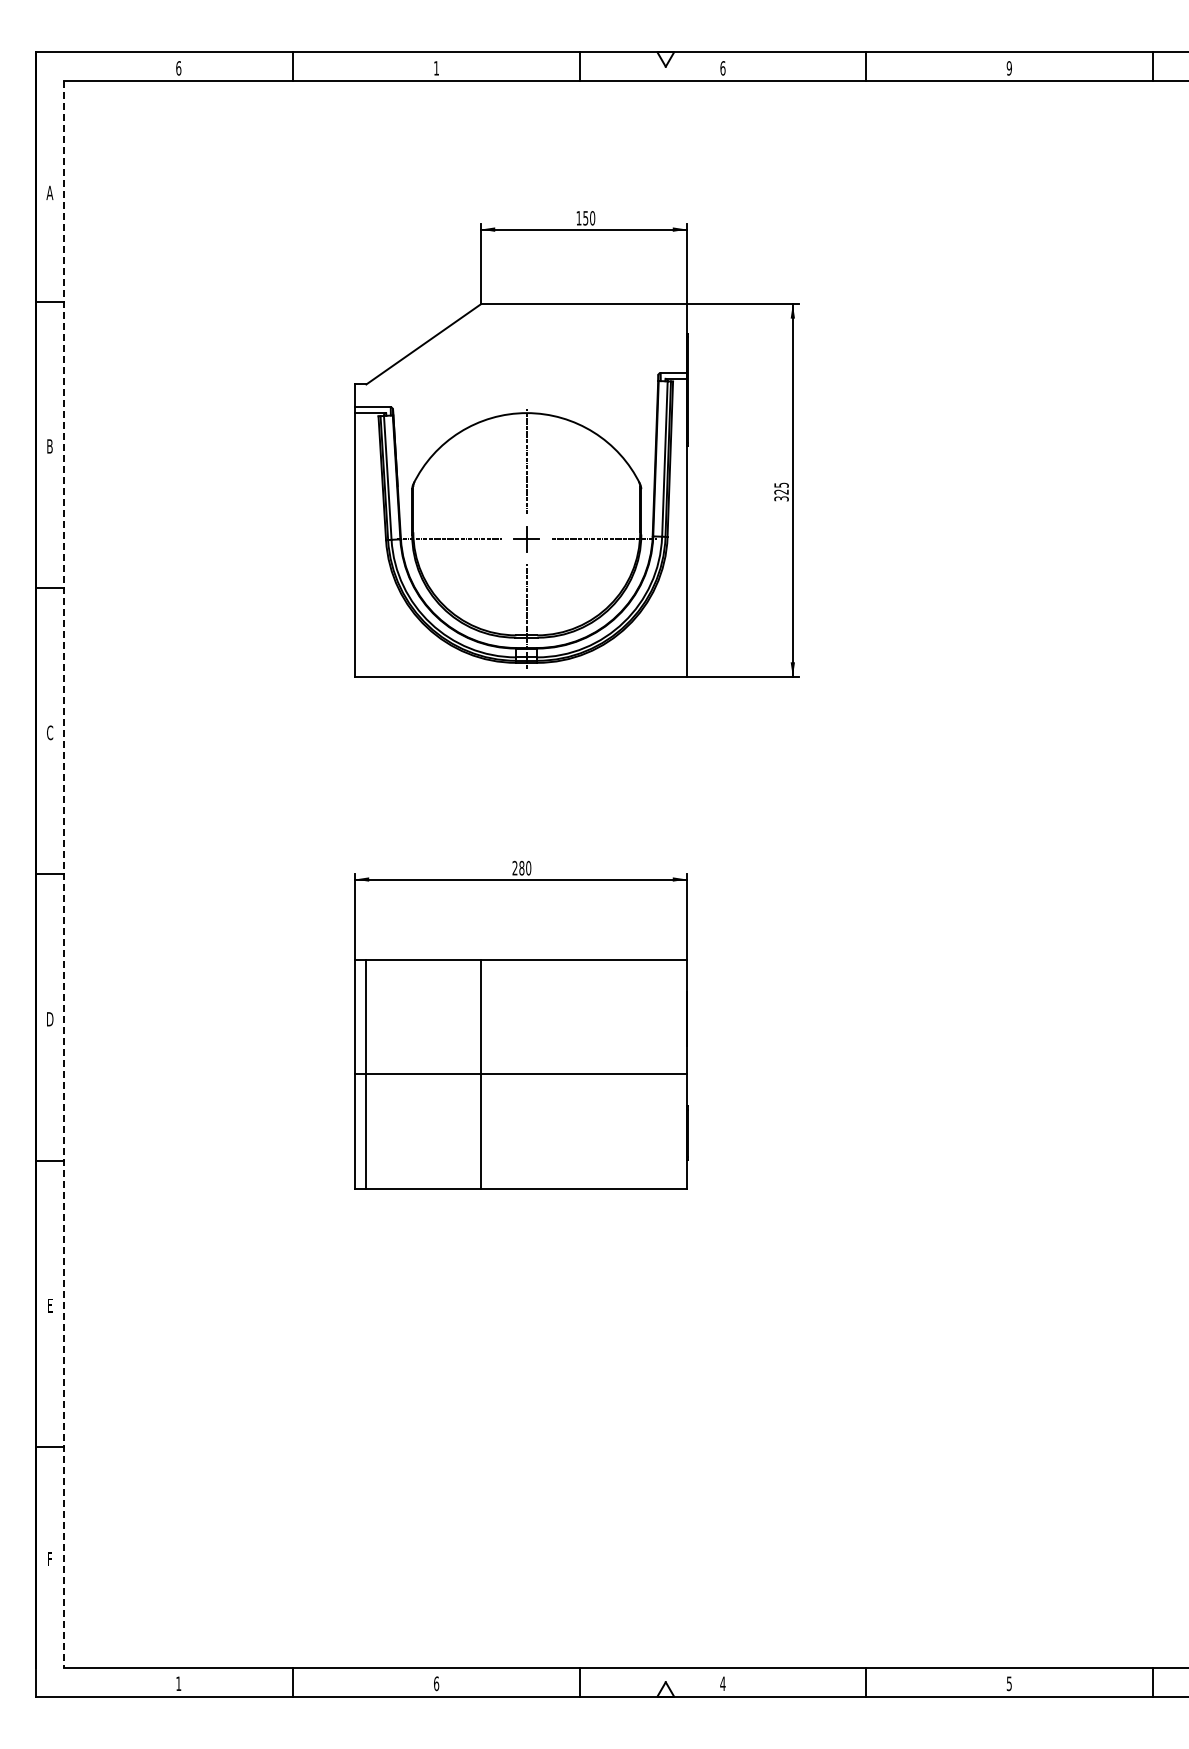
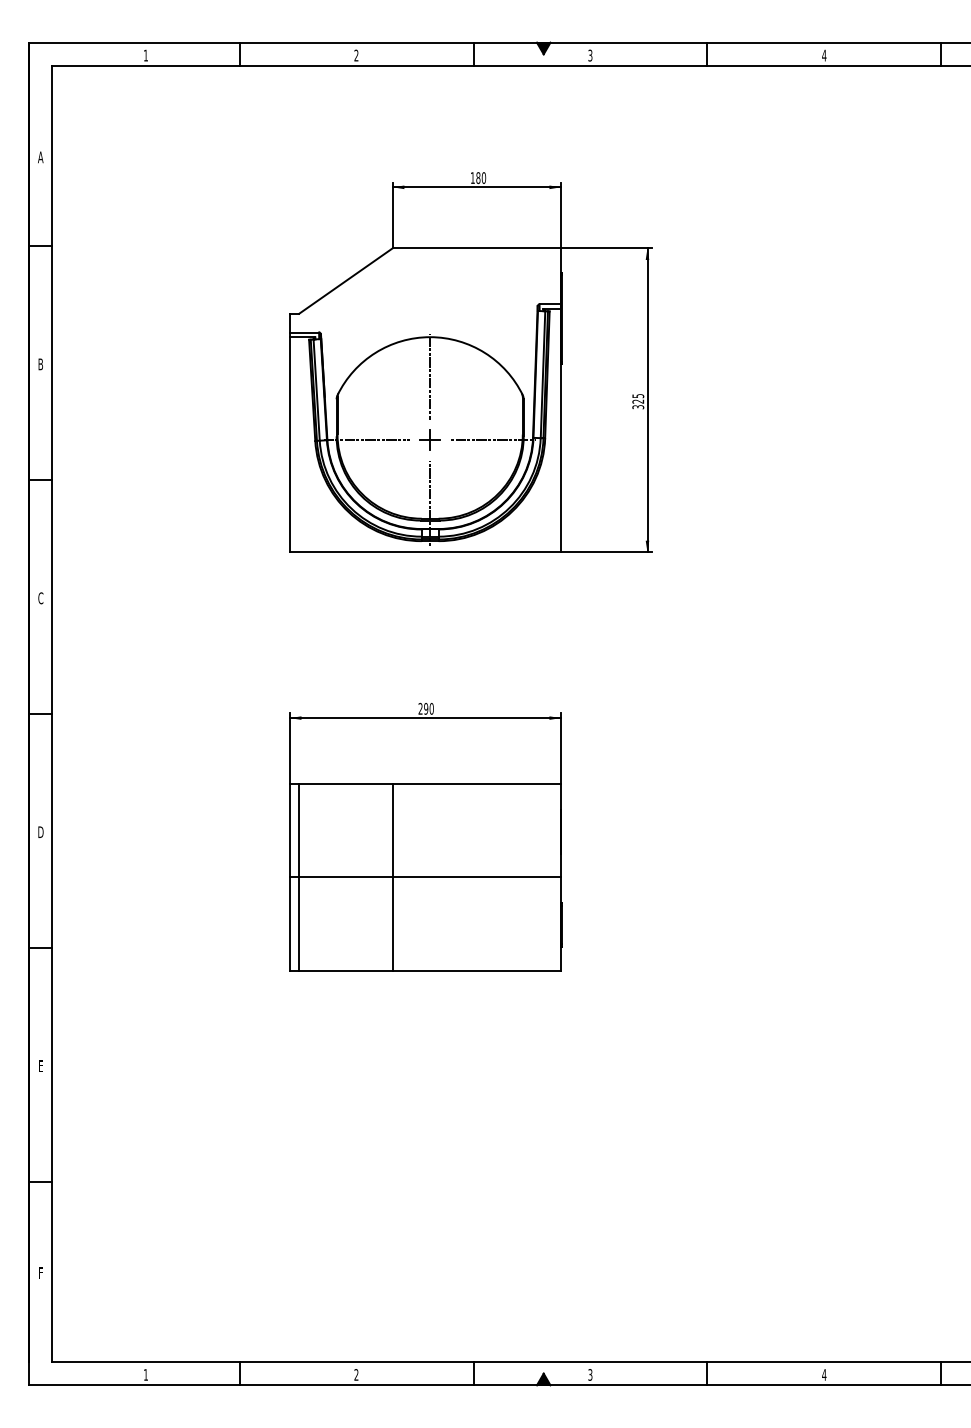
fill: (665, 59) -> (543, 48), added
text: (178, 68) -> (145, 55), 6 -> 1
text: (436, 68) -> (356, 55), 1 -> 2
text: (722, 68) -> (590, 55), 6 -> 3
text: (1009, 68) -> (824, 55), 9 -> 4
text: (585, 218) -> (478, 178), 150 -> 180
text: (521, 868) -> (425, 709), 280 -> 290
line: (64, 874) -> (52, 714), dashed -> solid
text: (436, 1683) -> (356, 1374), 6 -> 2
text: (722, 1683) -> (590, 1374), 4 -> 3
text: (1009, 1683) -> (824, 1374), 5 -> 4
fill: (665, 1689) -> (543, 1379), added

